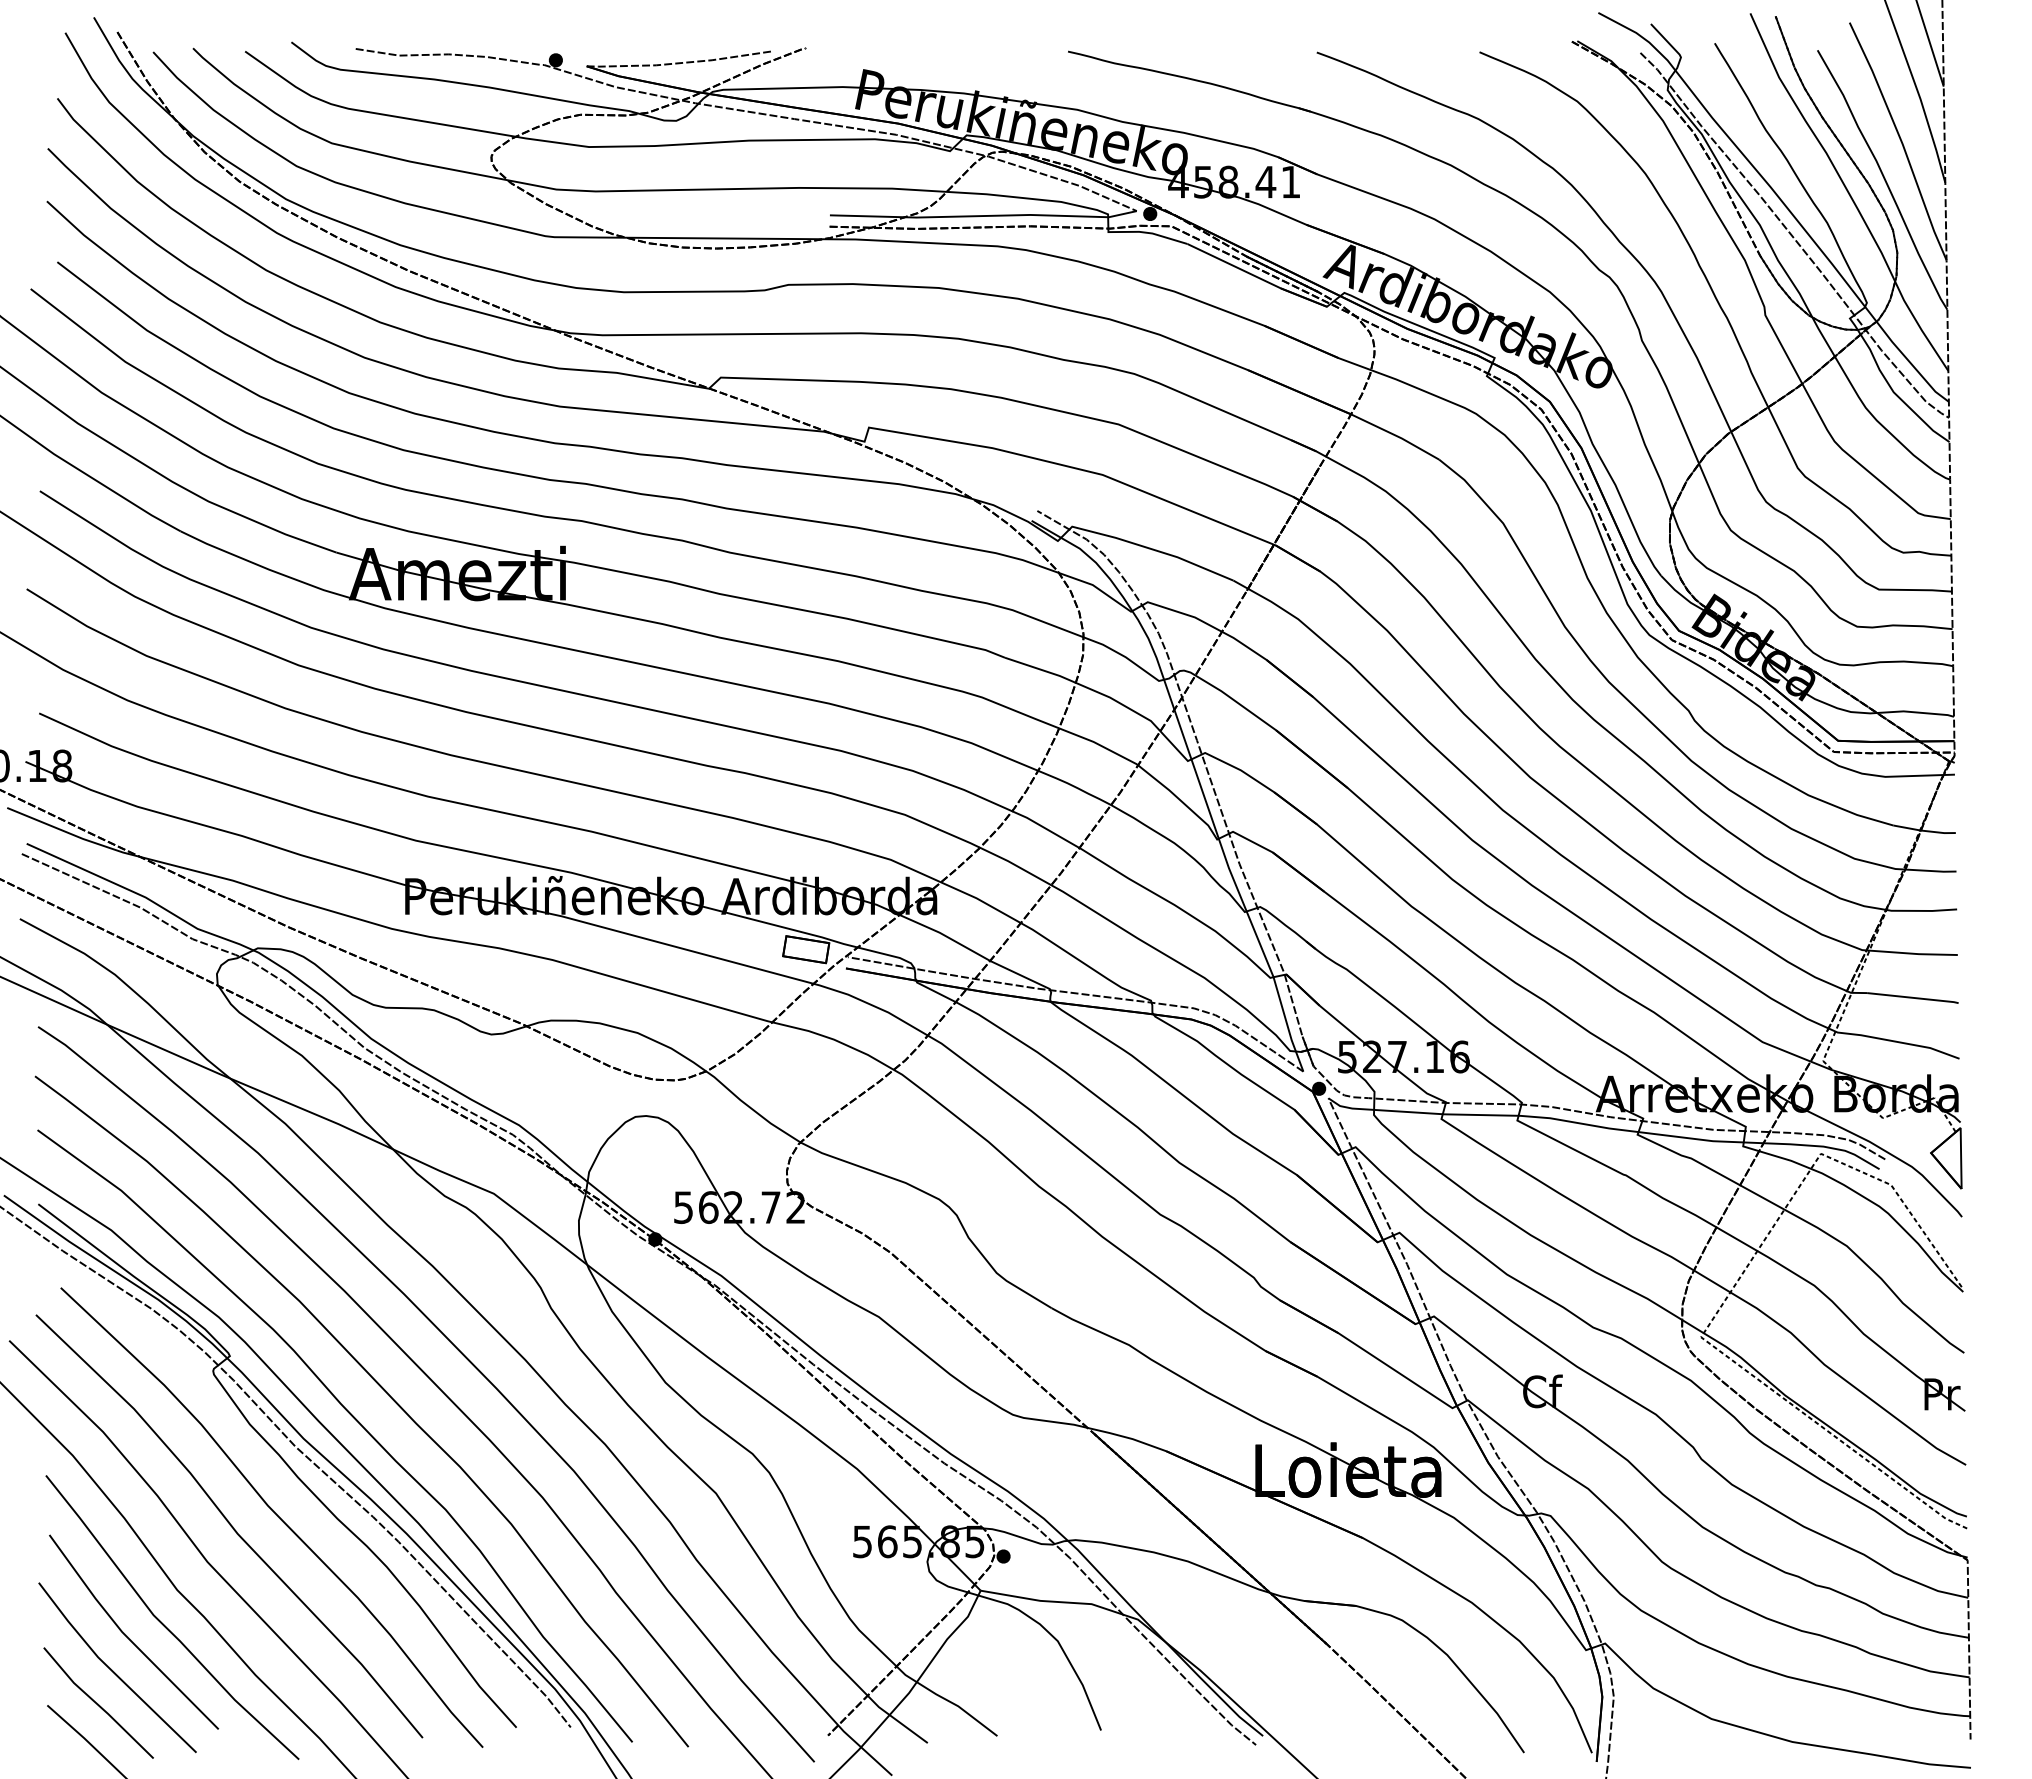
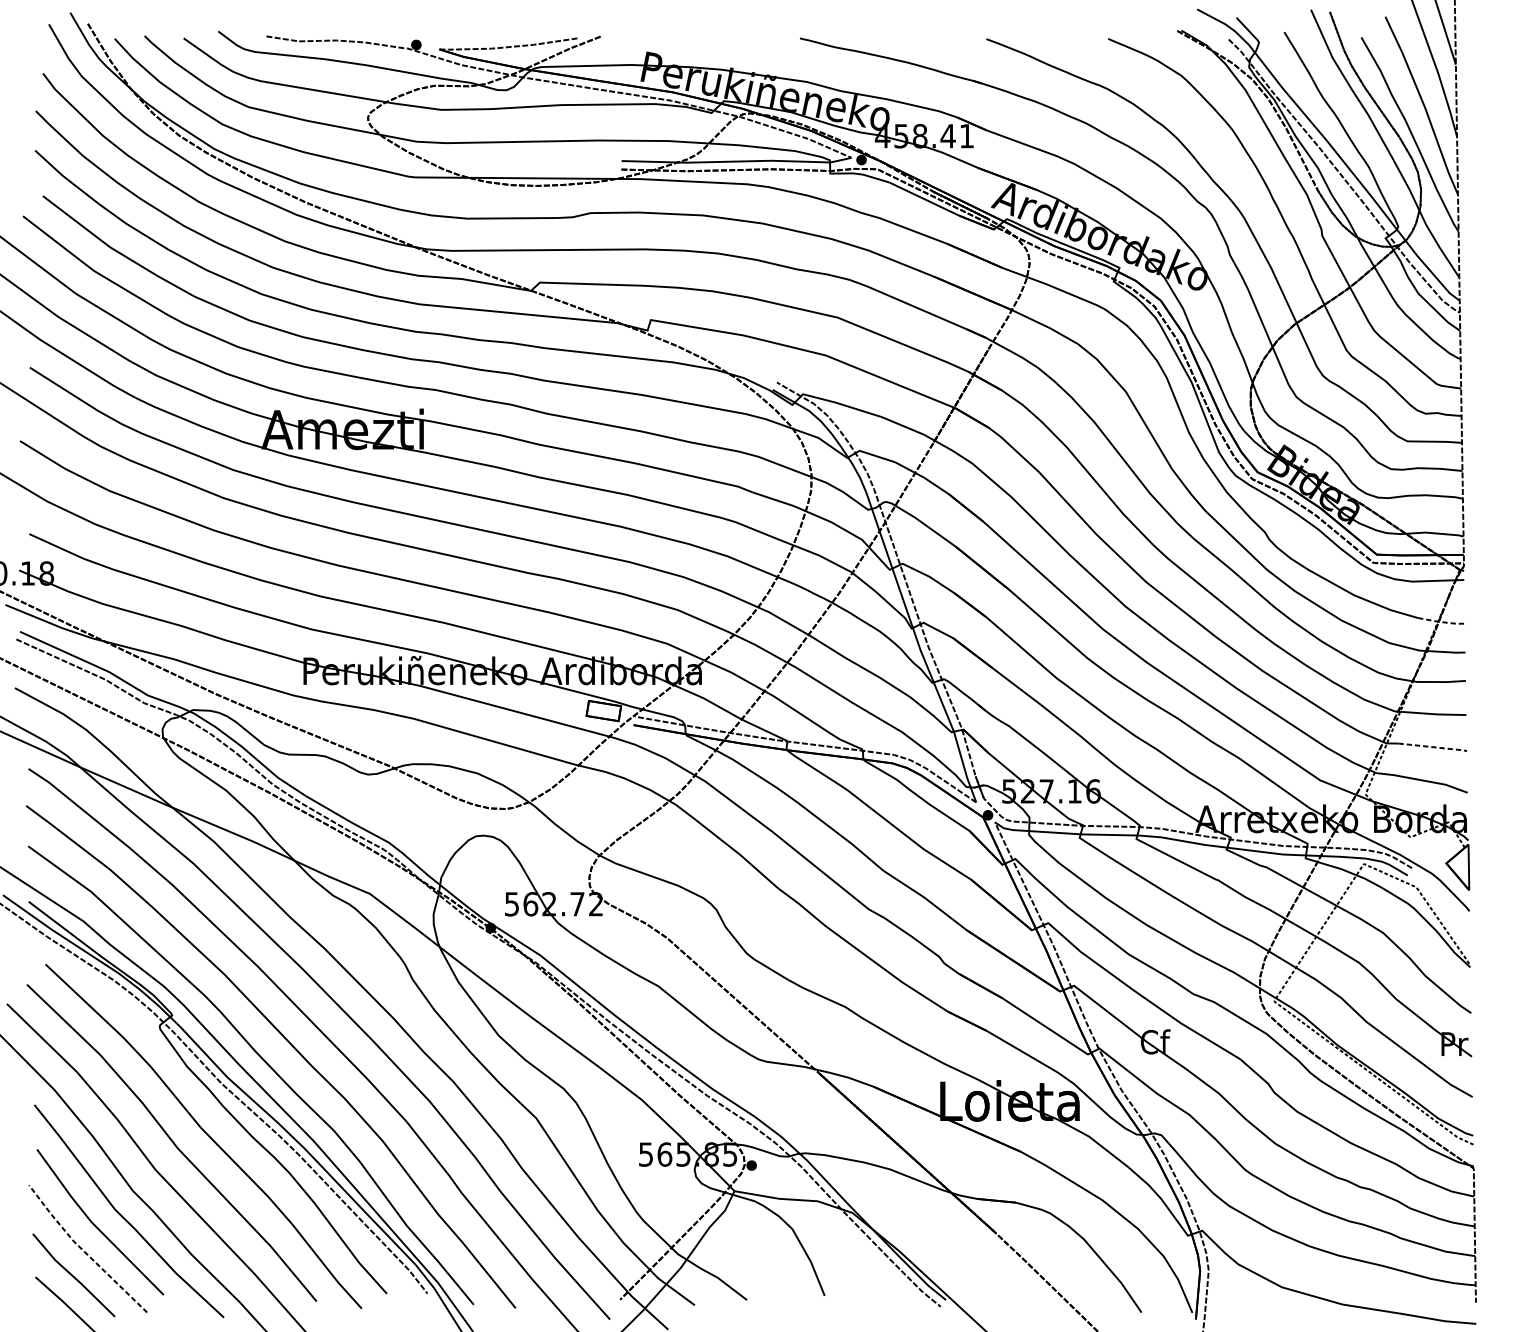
line: (1925, 831) -> (1442, 622), solid -> dashed
line: (1913, 997) -> (1433, 746), solid -> dashed
line: (111, 1670) -> (83, 1250), solid -> dashed

